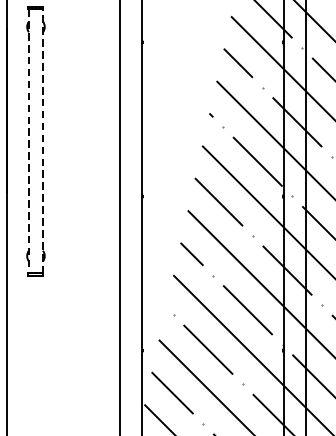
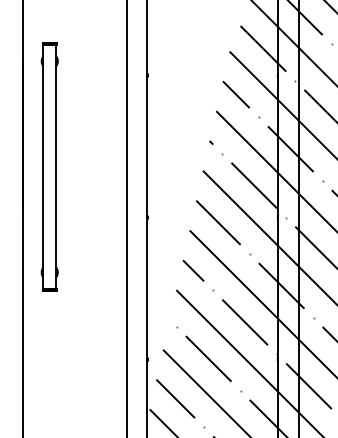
line: (29, 141) -> (43, 166), dashed -> solid
line: (43, 141) -> (56, 166), dashed -> solid

